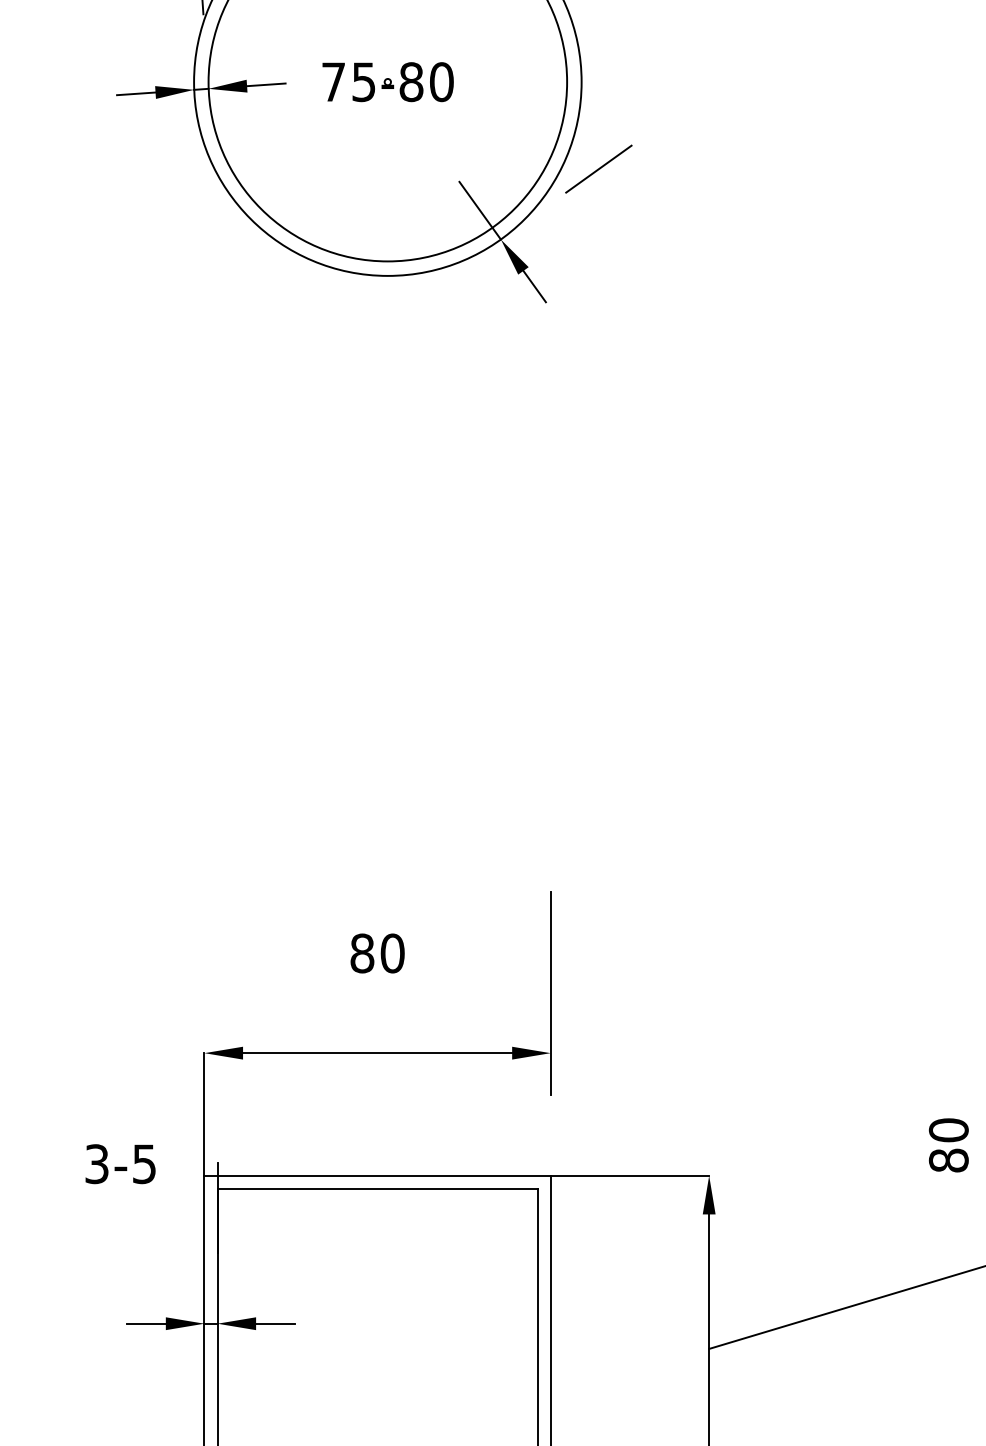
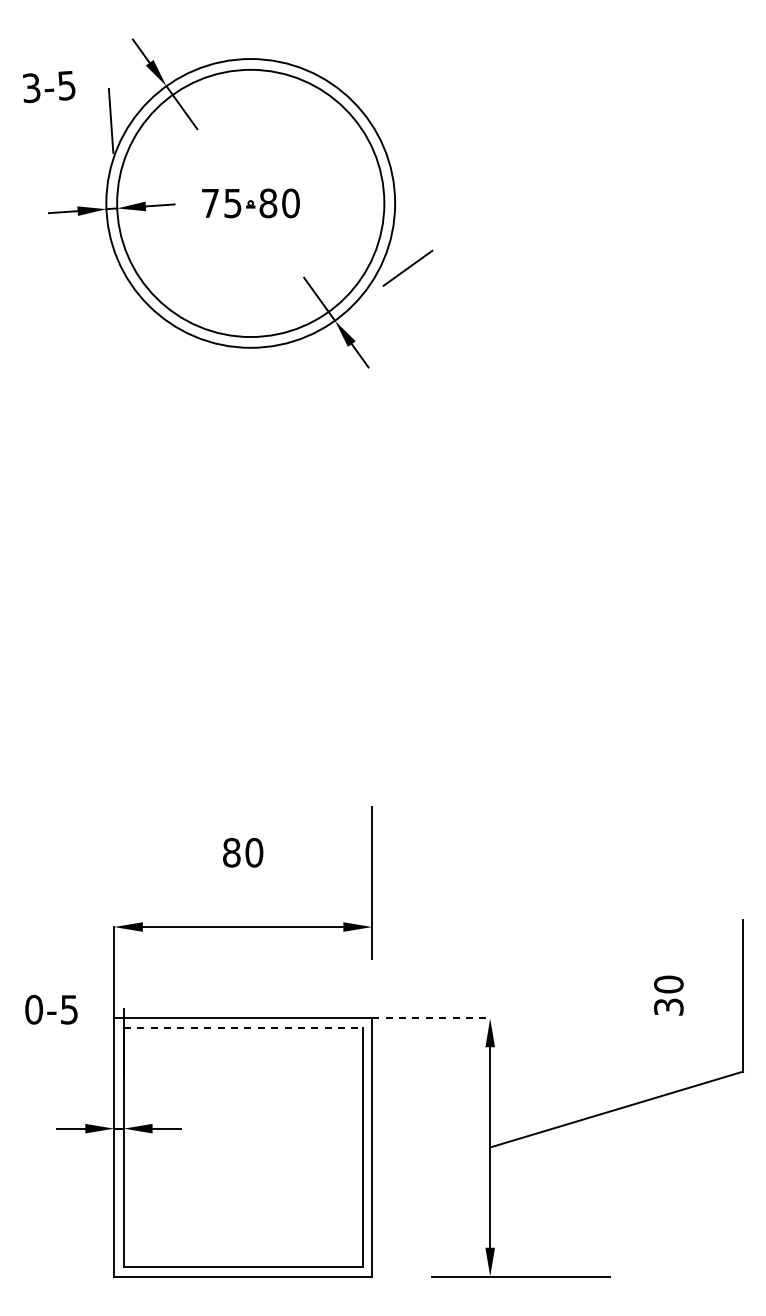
text: (948, 1159) -> (668, 1006), 80 -> 30
text: (96, 1163) -> (33, 1009), 3-5 -> 0-5
line: (630, 1175) -> (431, 1018), solid -> dashed
line: (378, 1189) -> (243, 1028), solid -> dashed

